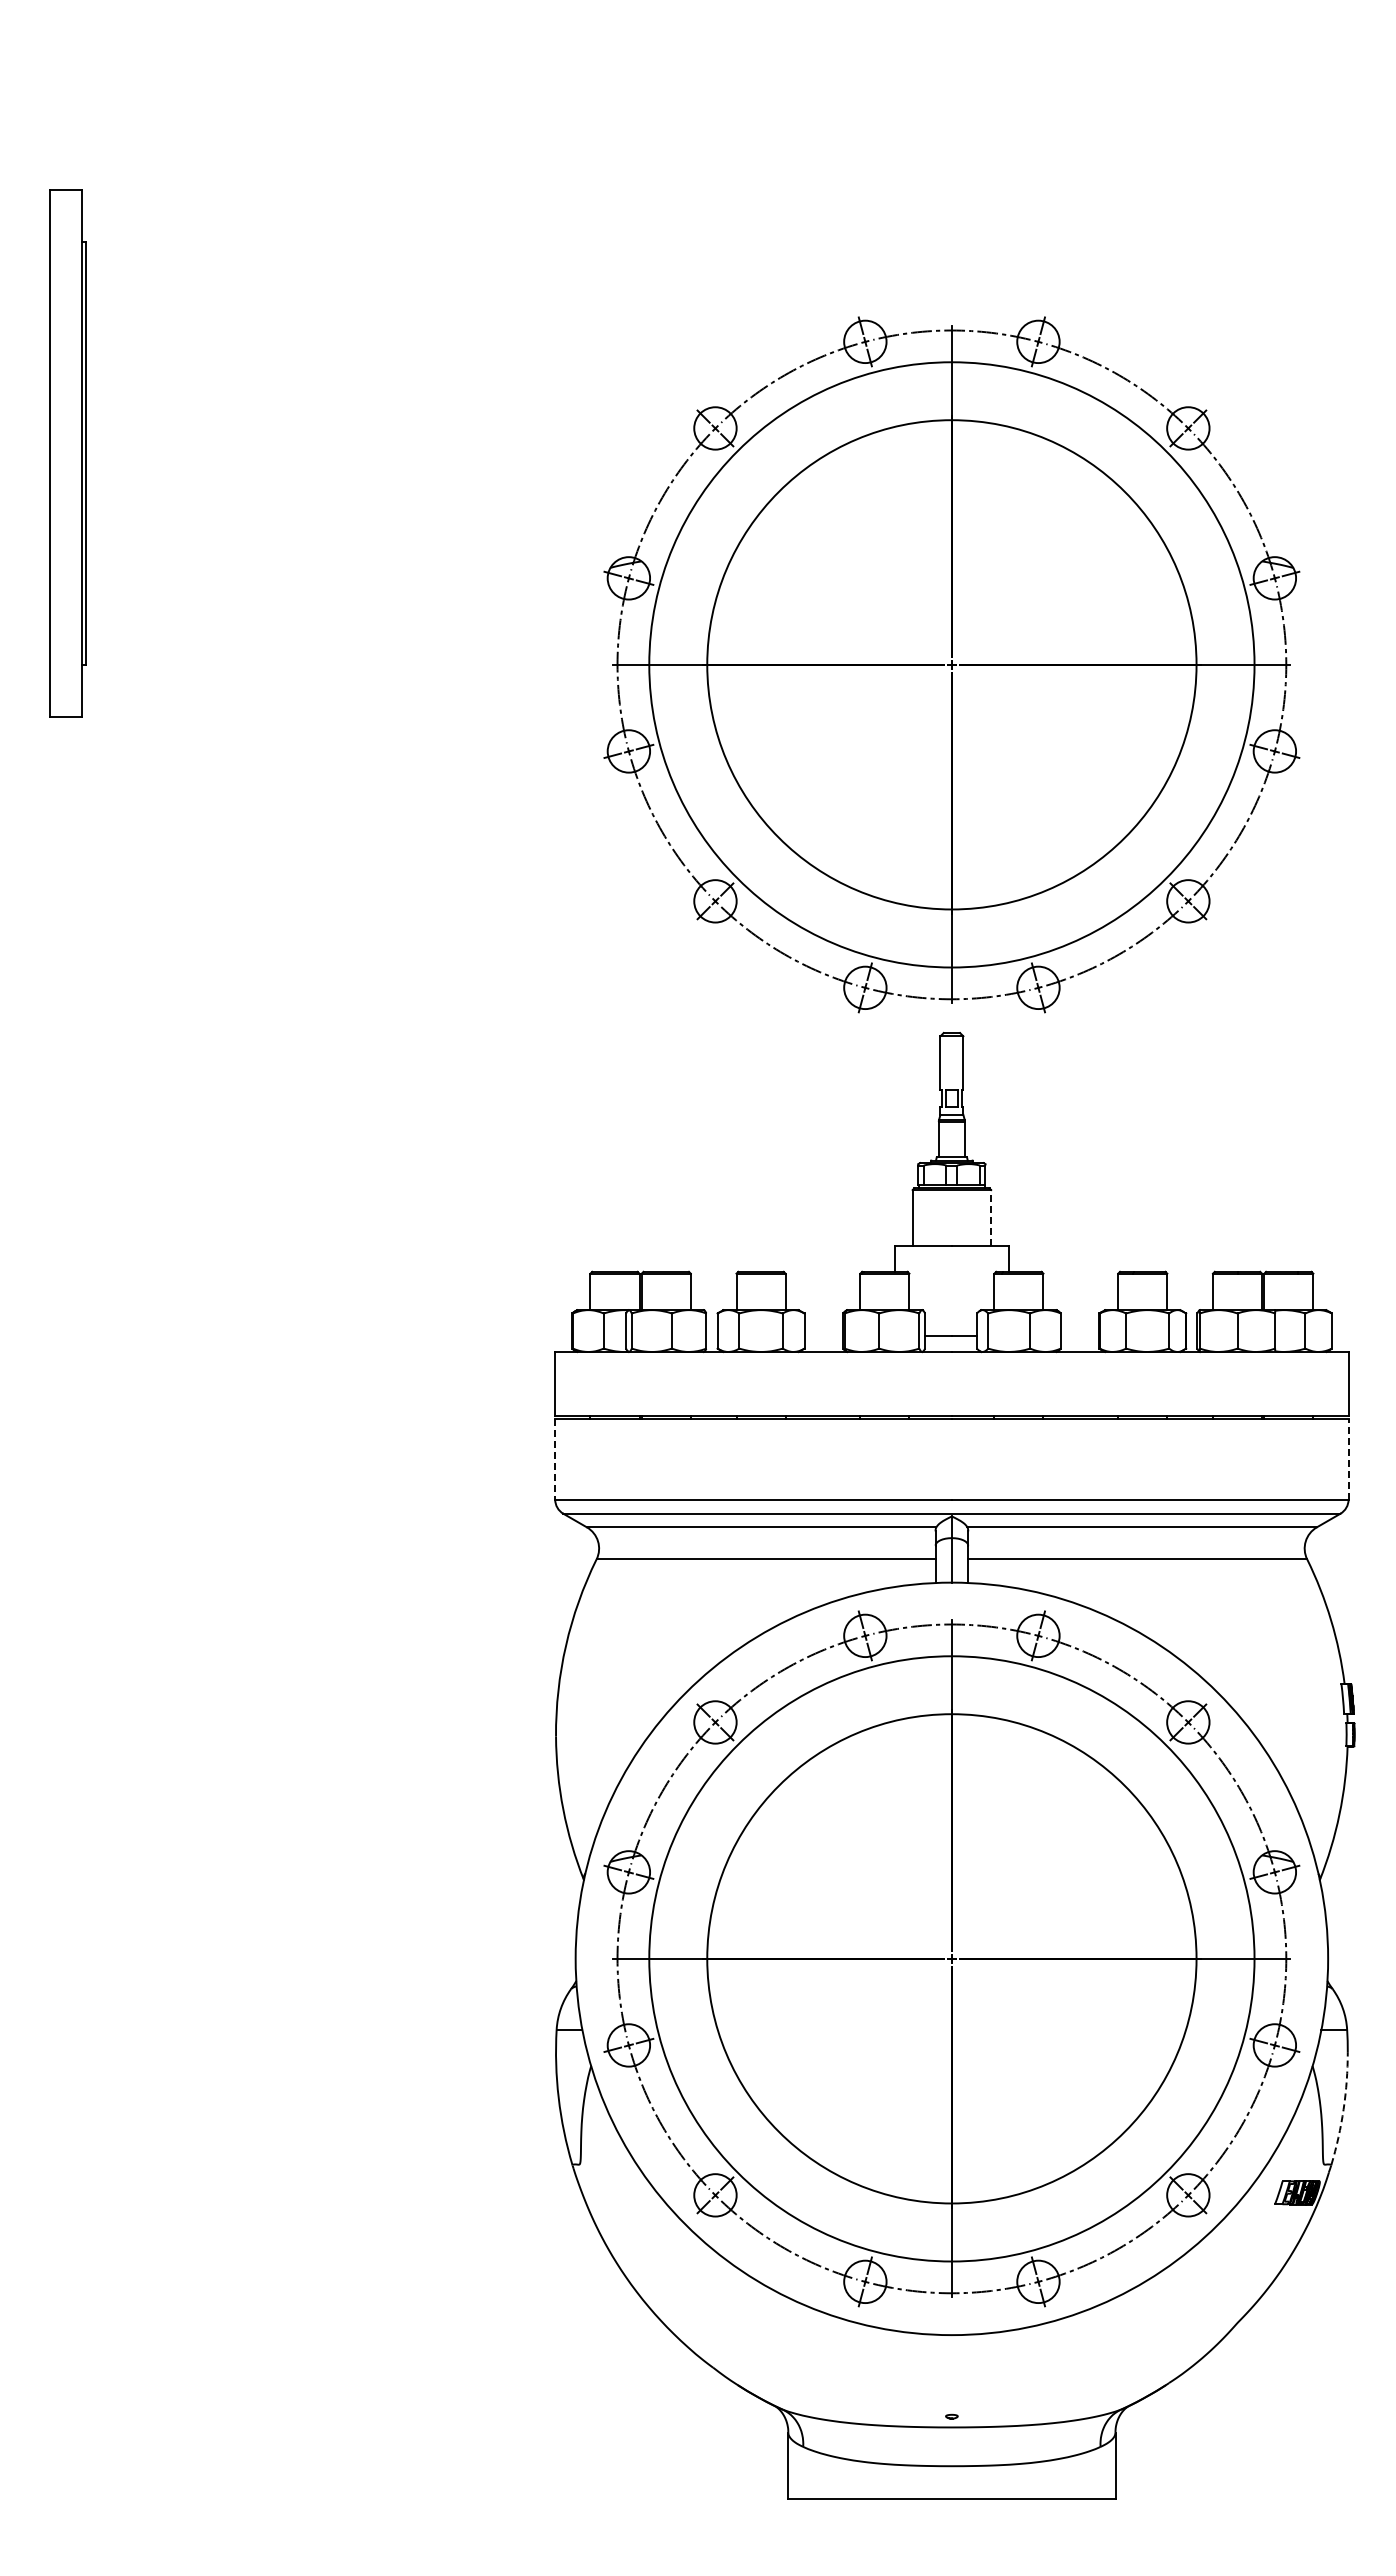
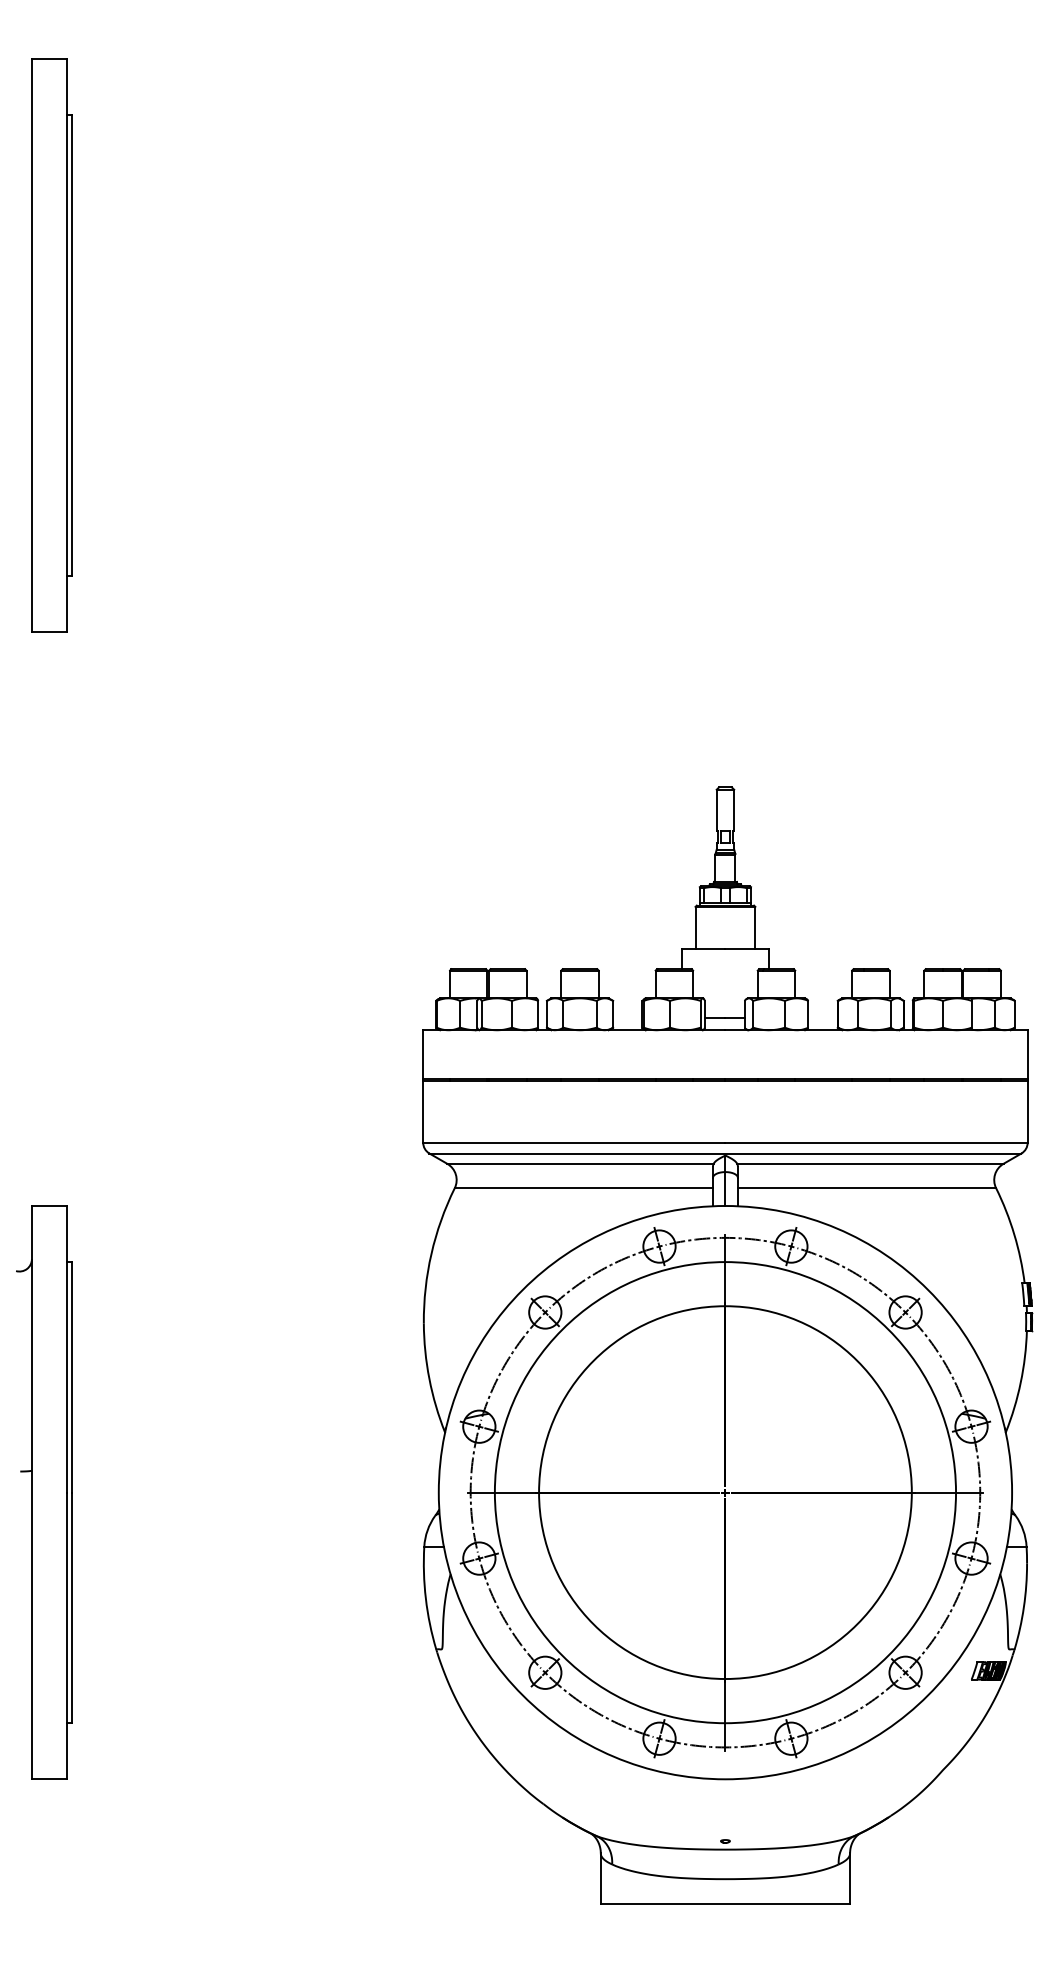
part: (67, 453) -> (51, 345), size x1.43
part: (951, 664) -> (725, 506), removed
line: (991, 1217) -> (755, 927), dashed -> solid
line: (1348, 1458) -> (1027, 1111), dashed -> solid
line: (555, 1459) -> (423, 1112), dashed -> solid
part: (57, 1958) -> (44, 1492), added
arc: (1343, 2109) -> (1023, 1607), dashed -> solid

